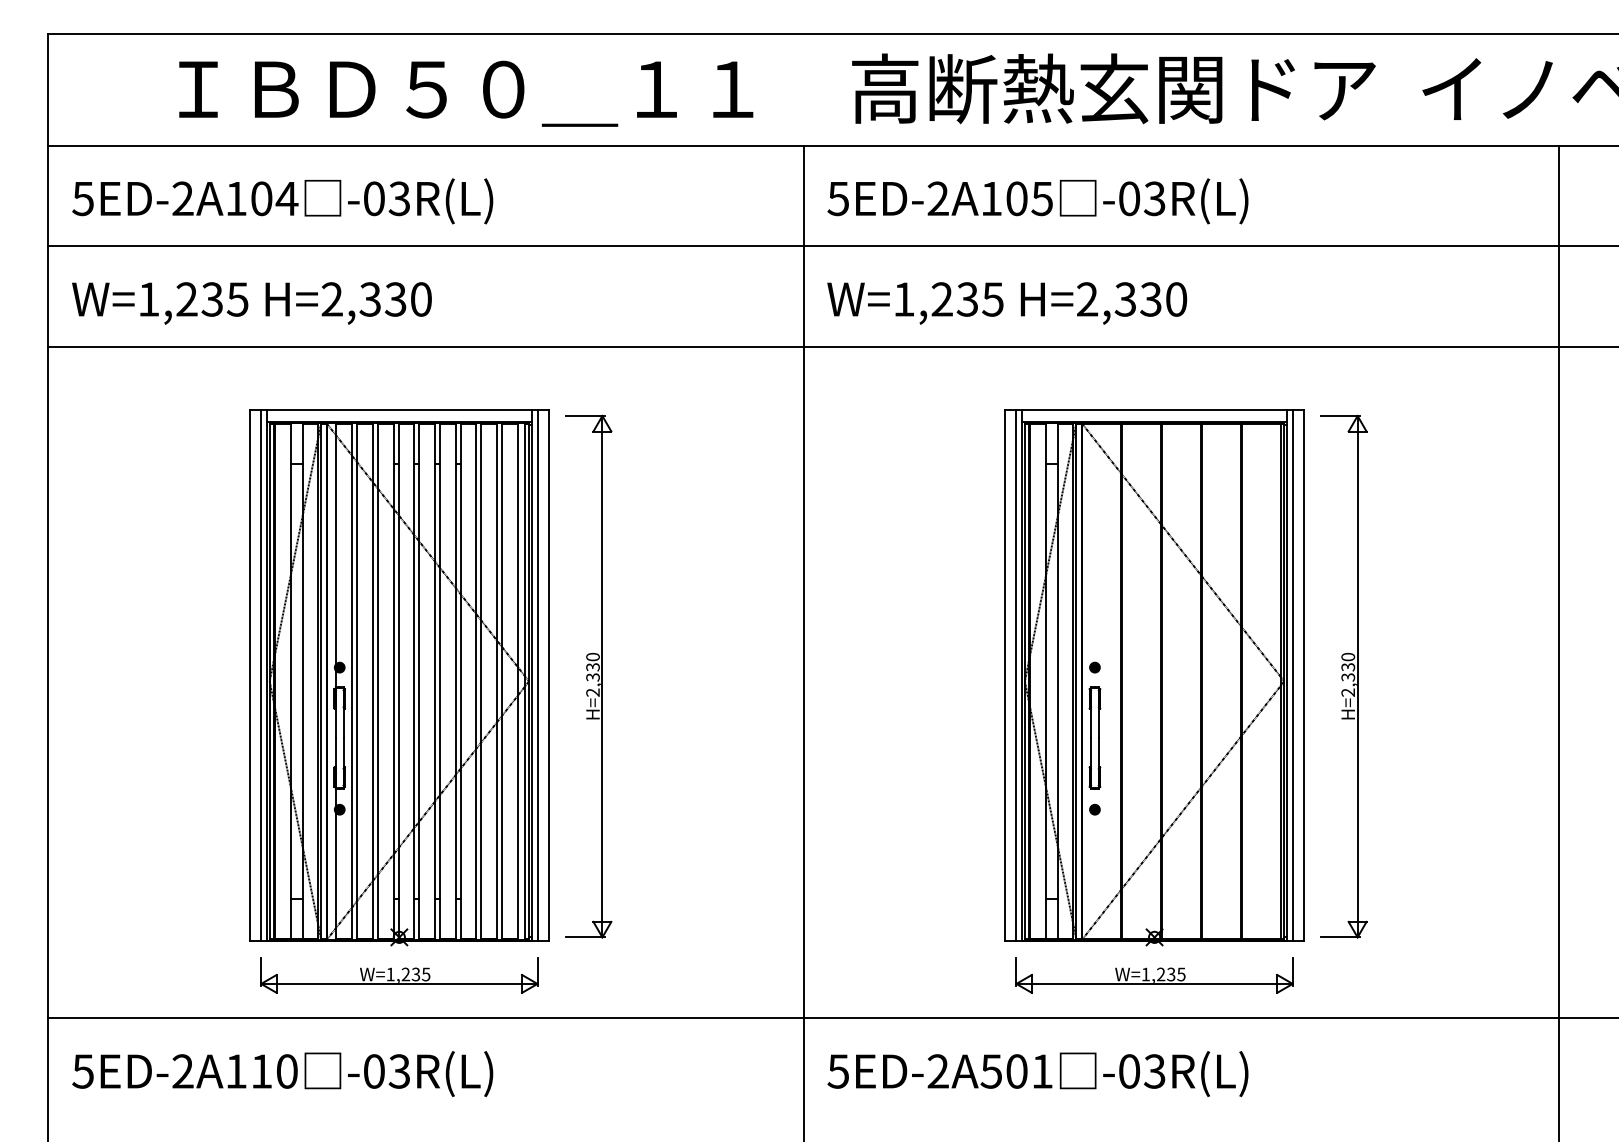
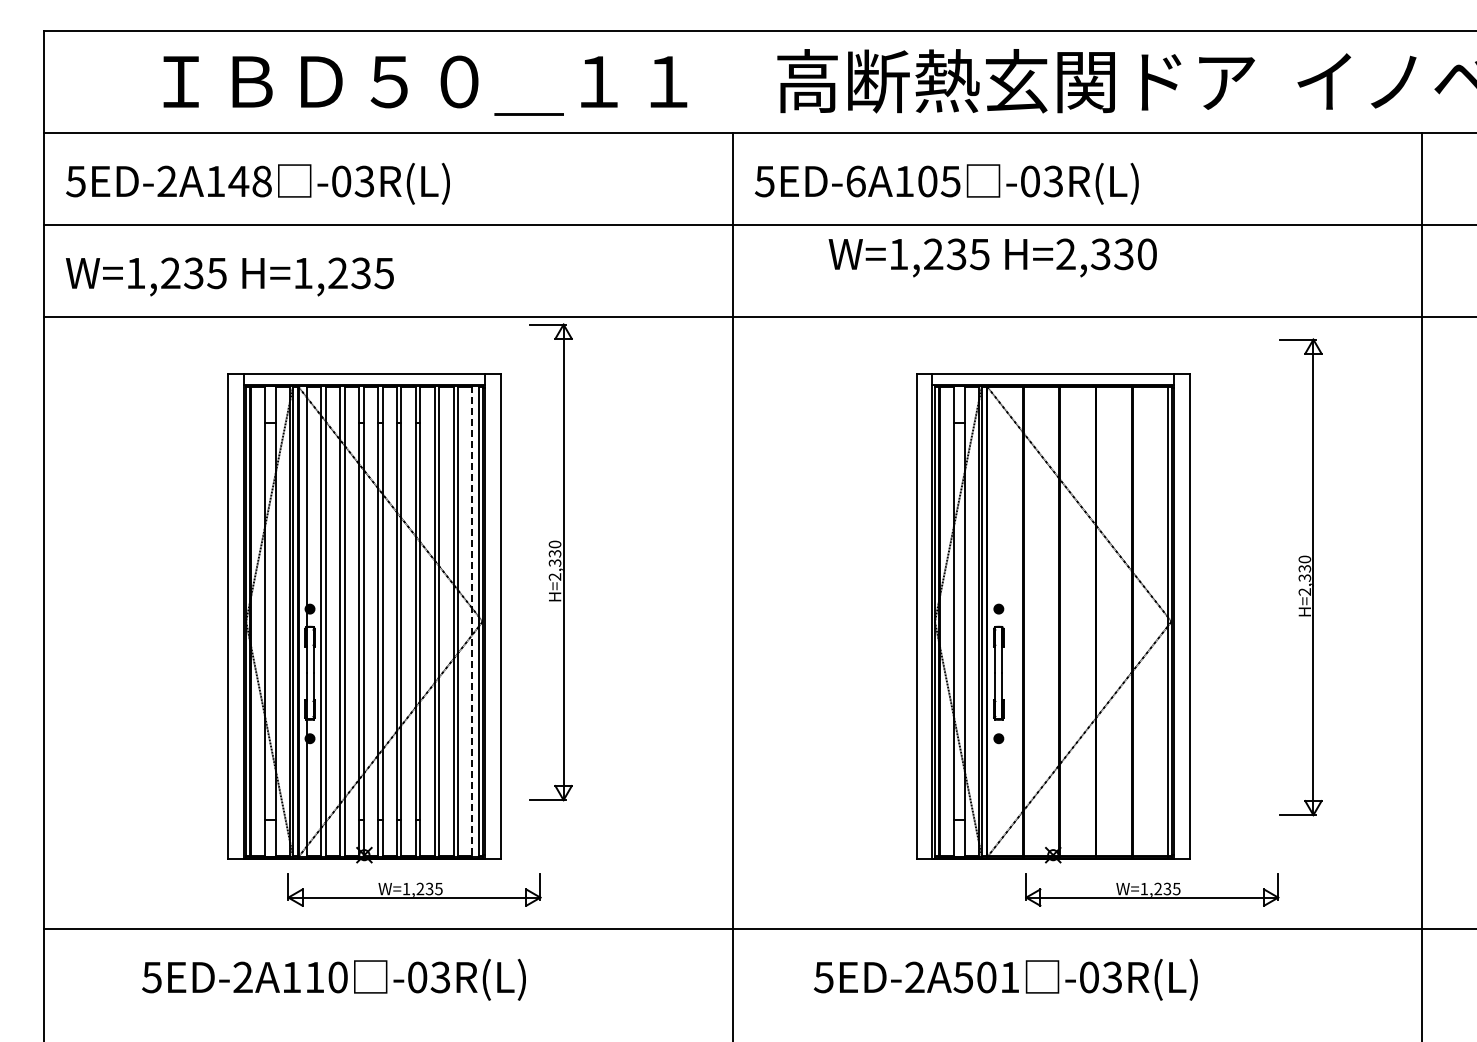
text: (274, 198) -> (250, 181), 5ED-2A104 -> 5ED-2A148
text: (937, 198) -> (855, 181), 5ED-2A105 -> 5ED-6A105
text: (376, 299) -> (343, 273), H=2,330 -> H=1,235
text: (1006, 302) -> (992, 257), moved
line: (260, 675) -> (237, 616), removed
line: (537, 675) -> (490, 616), removed
line: (1015, 675) -> (926, 616), removed
line: (1293, 675) -> (1179, 616), removed
part: (588, 676) -> (550, 562), moved
part: (1343, 676) -> (1300, 577), moved
line: (517, 682) -> (472, 622), solid -> dashed
part: (399, 975) -> (414, 889), moved
part: (1154, 975) -> (1152, 889), moved
text: (282, 1073) -> (333, 979), moved
text: (1037, 1073) -> (1005, 979), moved

